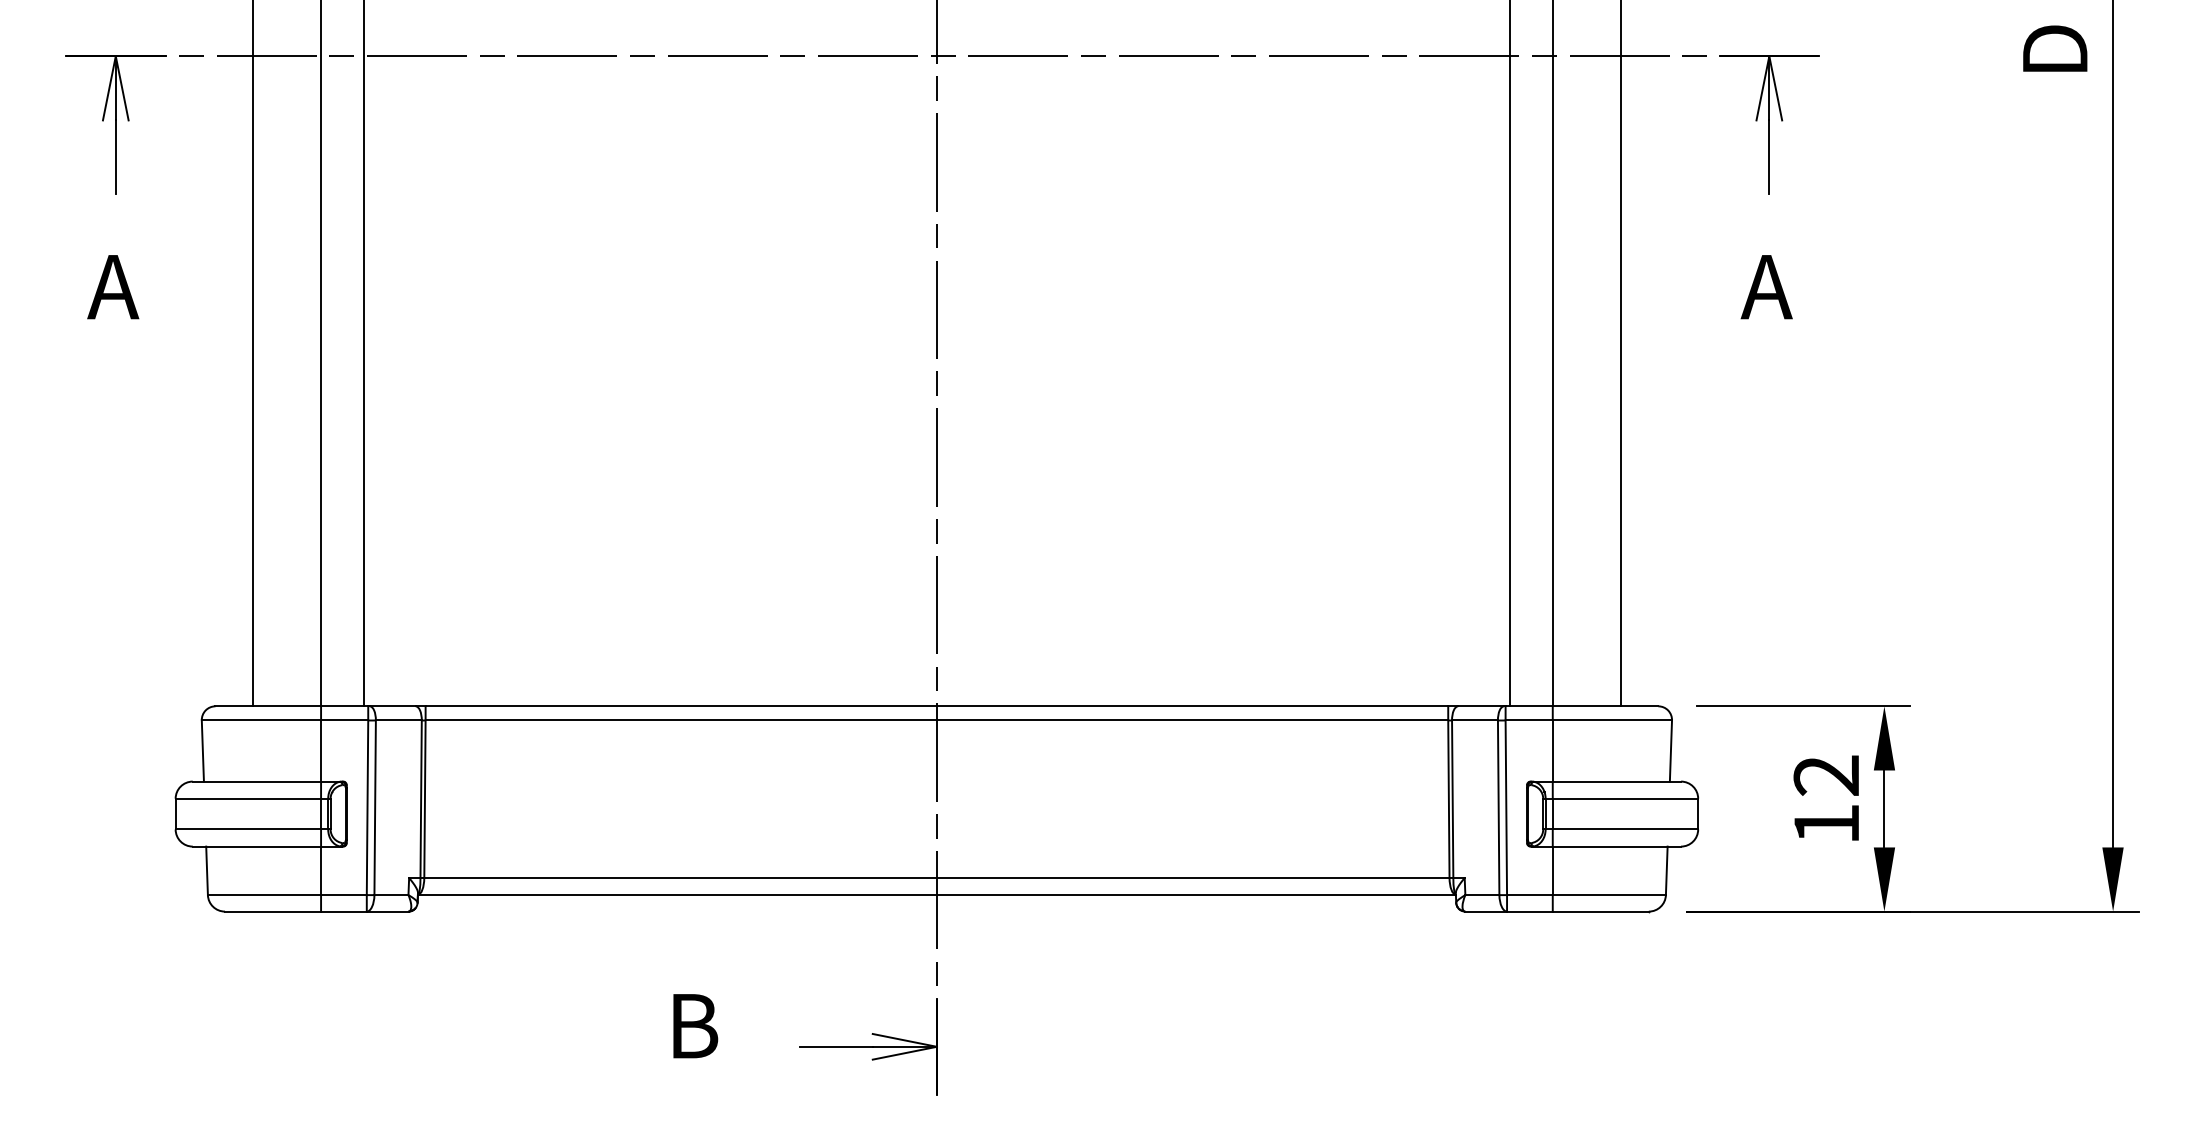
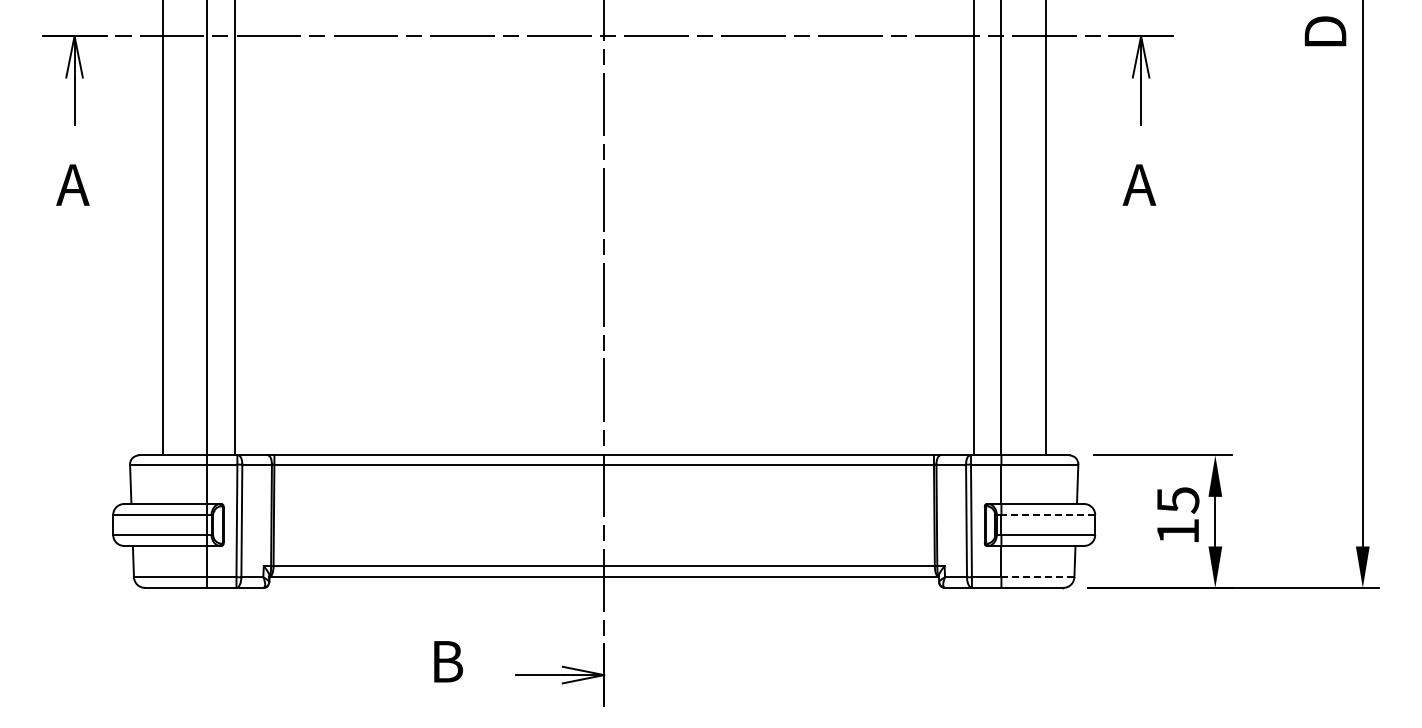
text: (1825, 776) -> (1177, 500), 12 -> 15
line: (1625, 799) -> (1048, 515), solid -> dashed
line: (1610, 895) -> (1038, 577), solid -> dashed

